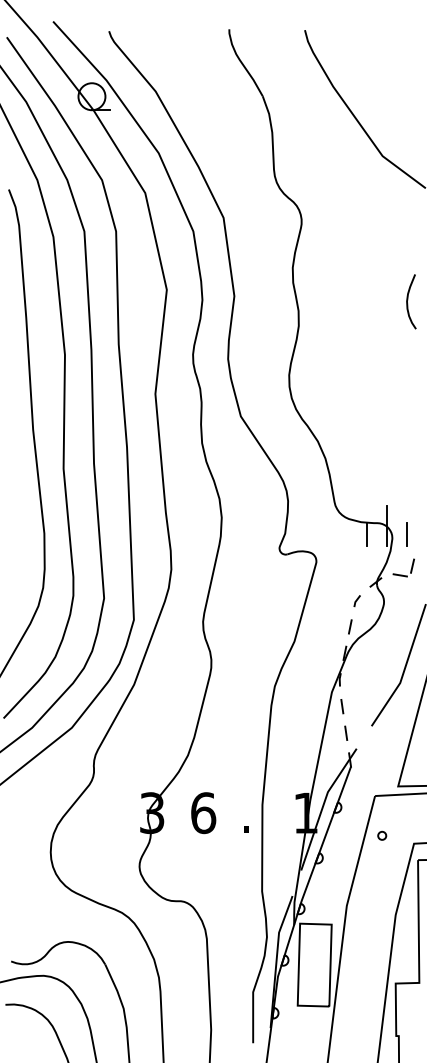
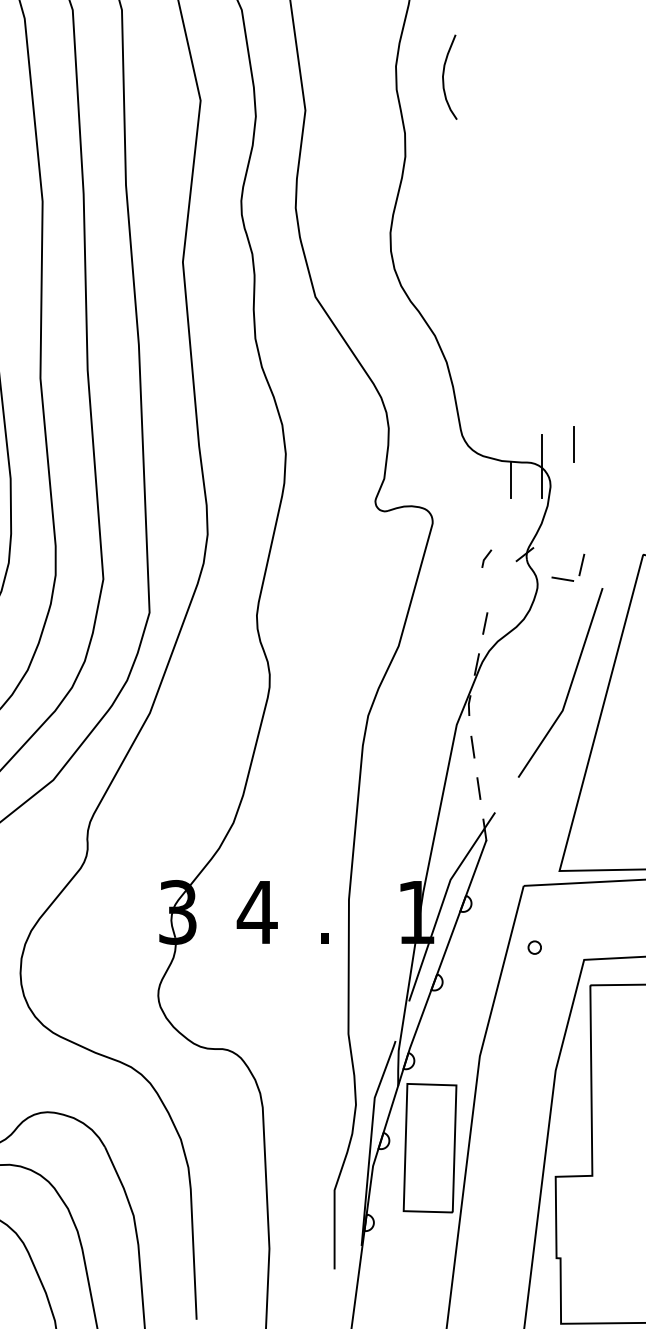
curve: (408, 300) -> (445, 75), moved
line: (406, 534) -> (572, 444), moved
part: (402, 574) -> (566, 577), moved
line: (356, 601) -> (485, 559), moved
text: (203, 813) -> (257, 912), 6 -> 4

